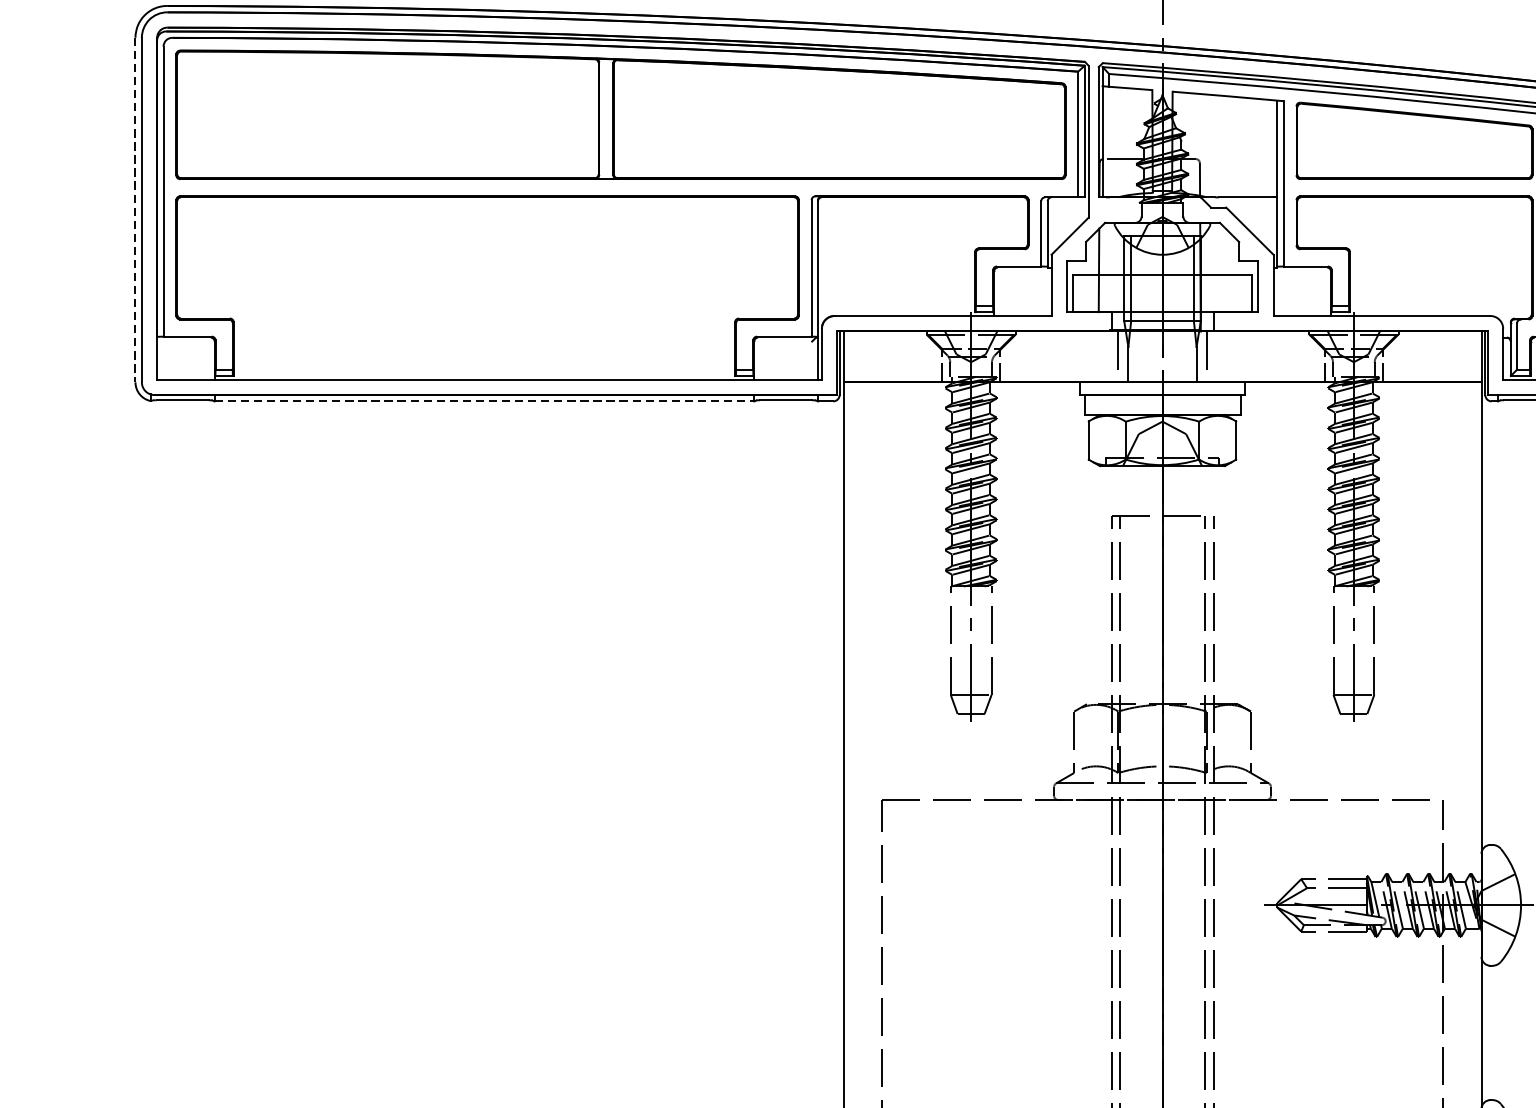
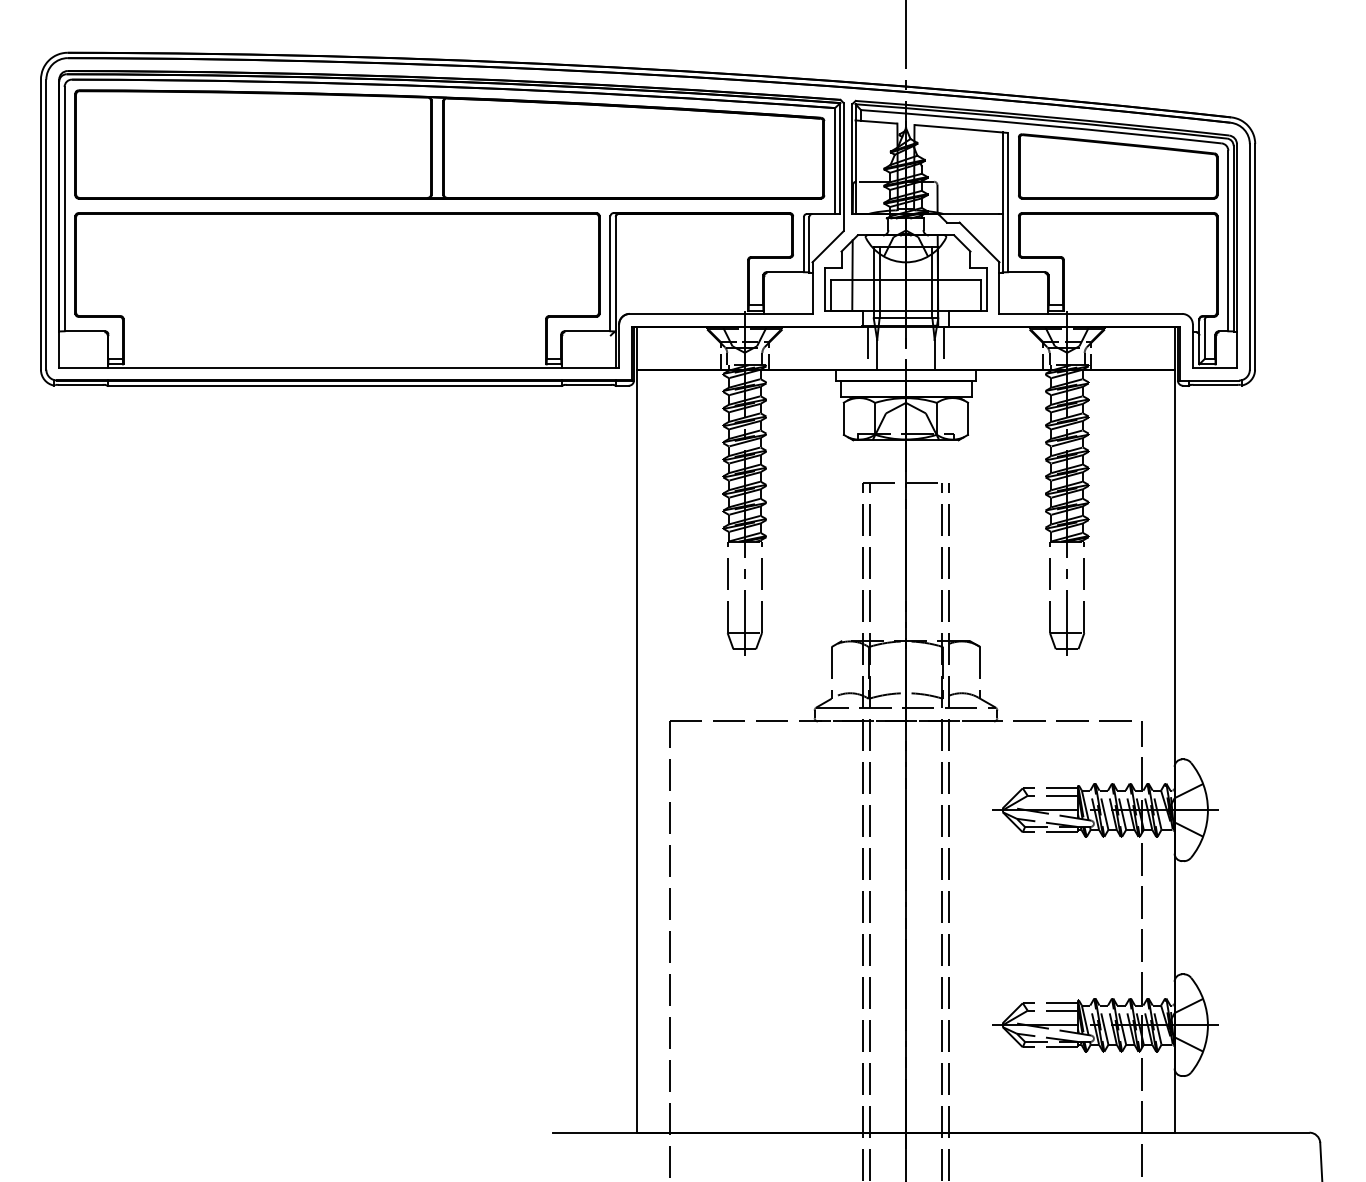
line: (134, 211) -> (40, 225), dashed -> solid
line: (485, 401) -> (335, 385), dashed -> solid

